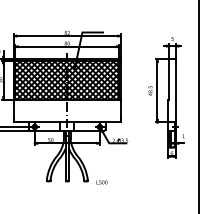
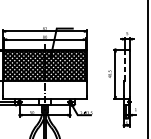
line: (169, 80) -> (124, 66), solid -> dashed

